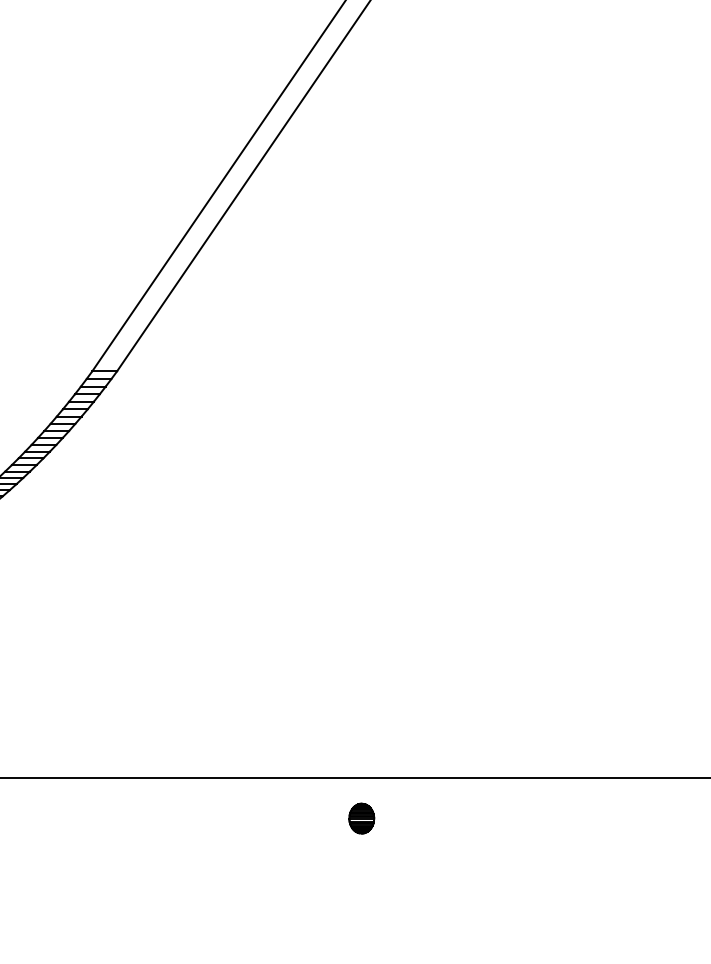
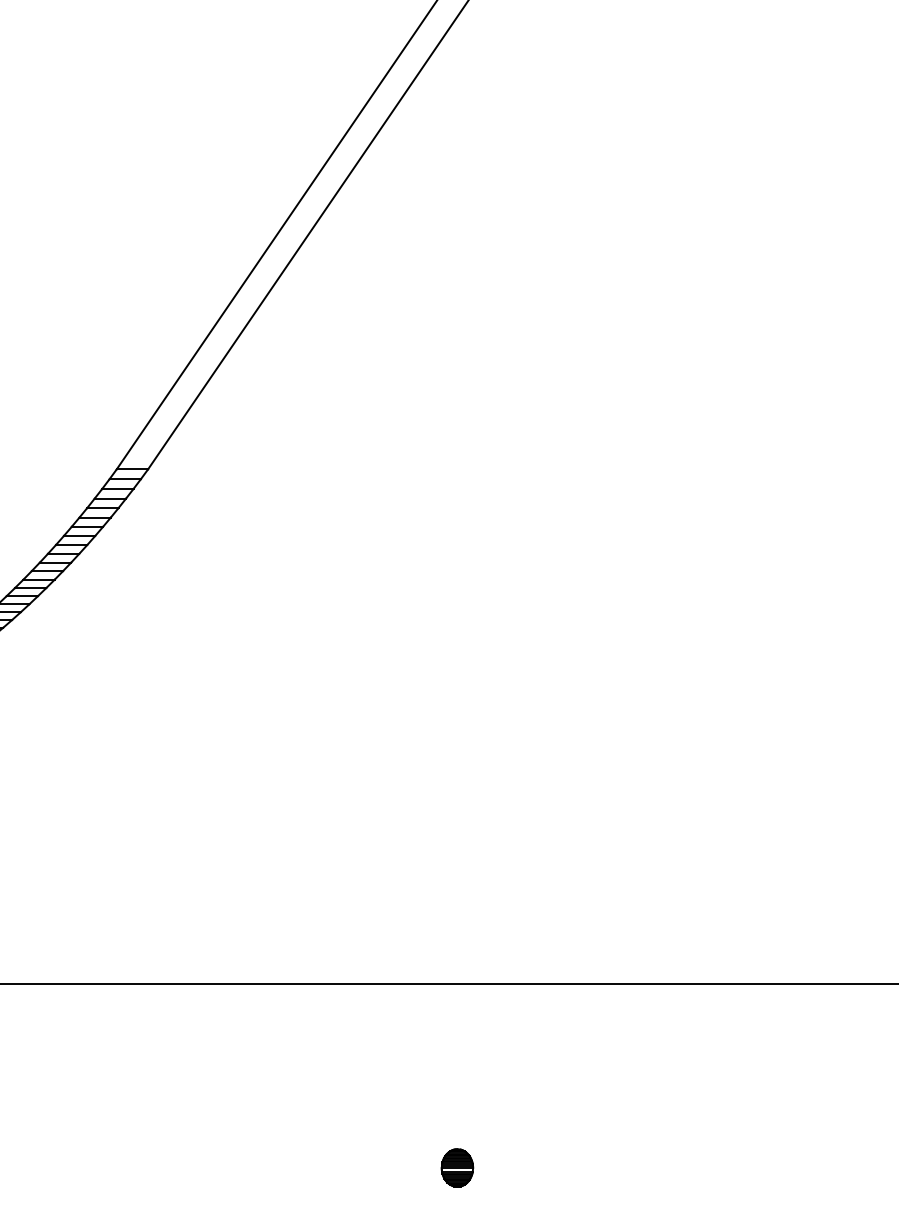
part: (361, 818) -> (457, 1167), moved

